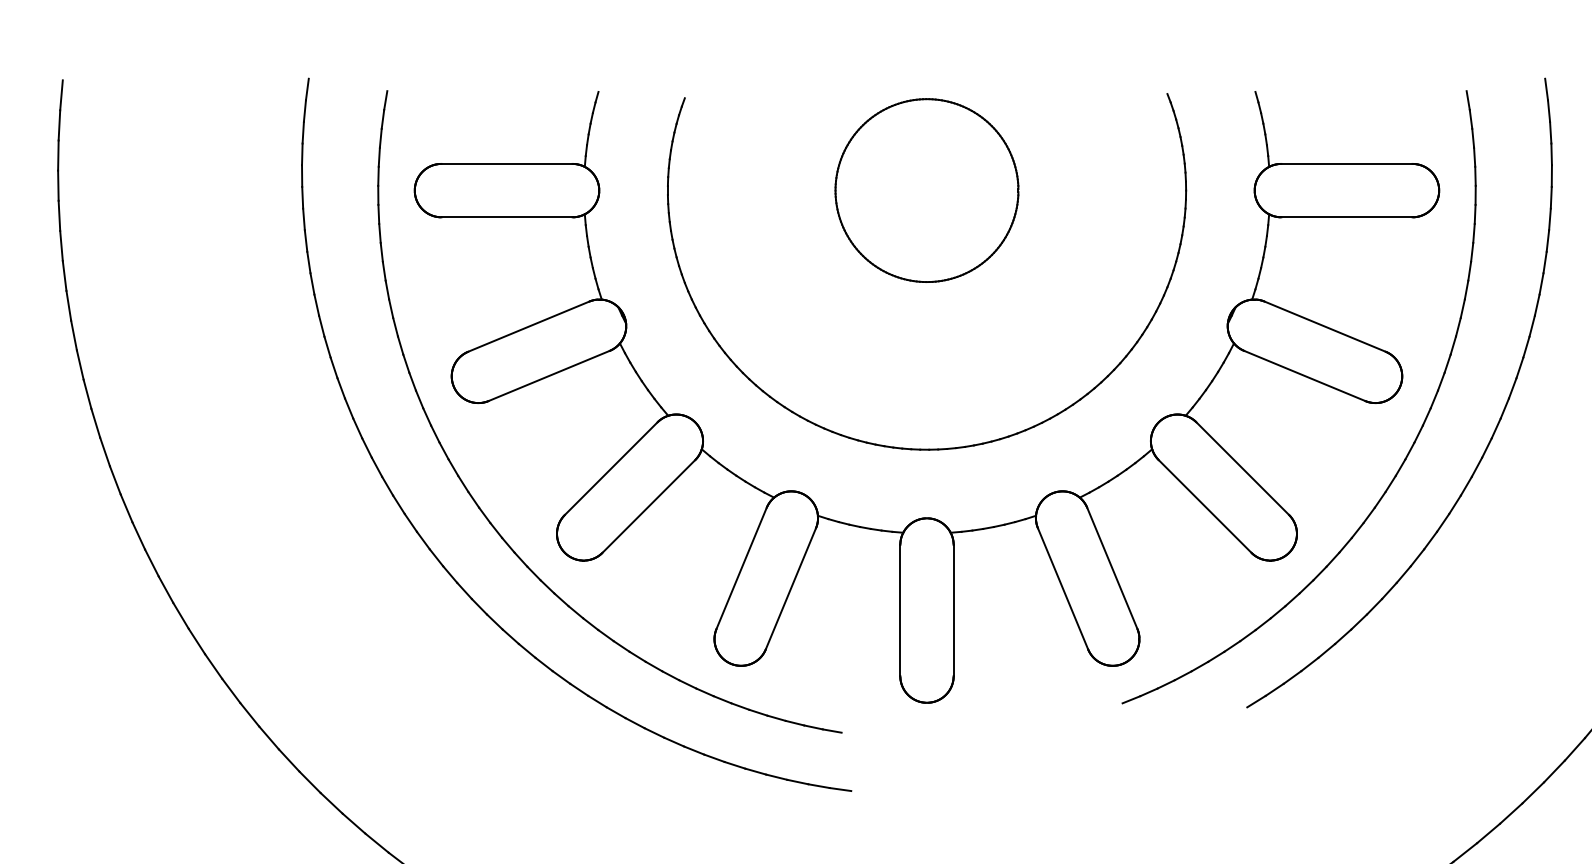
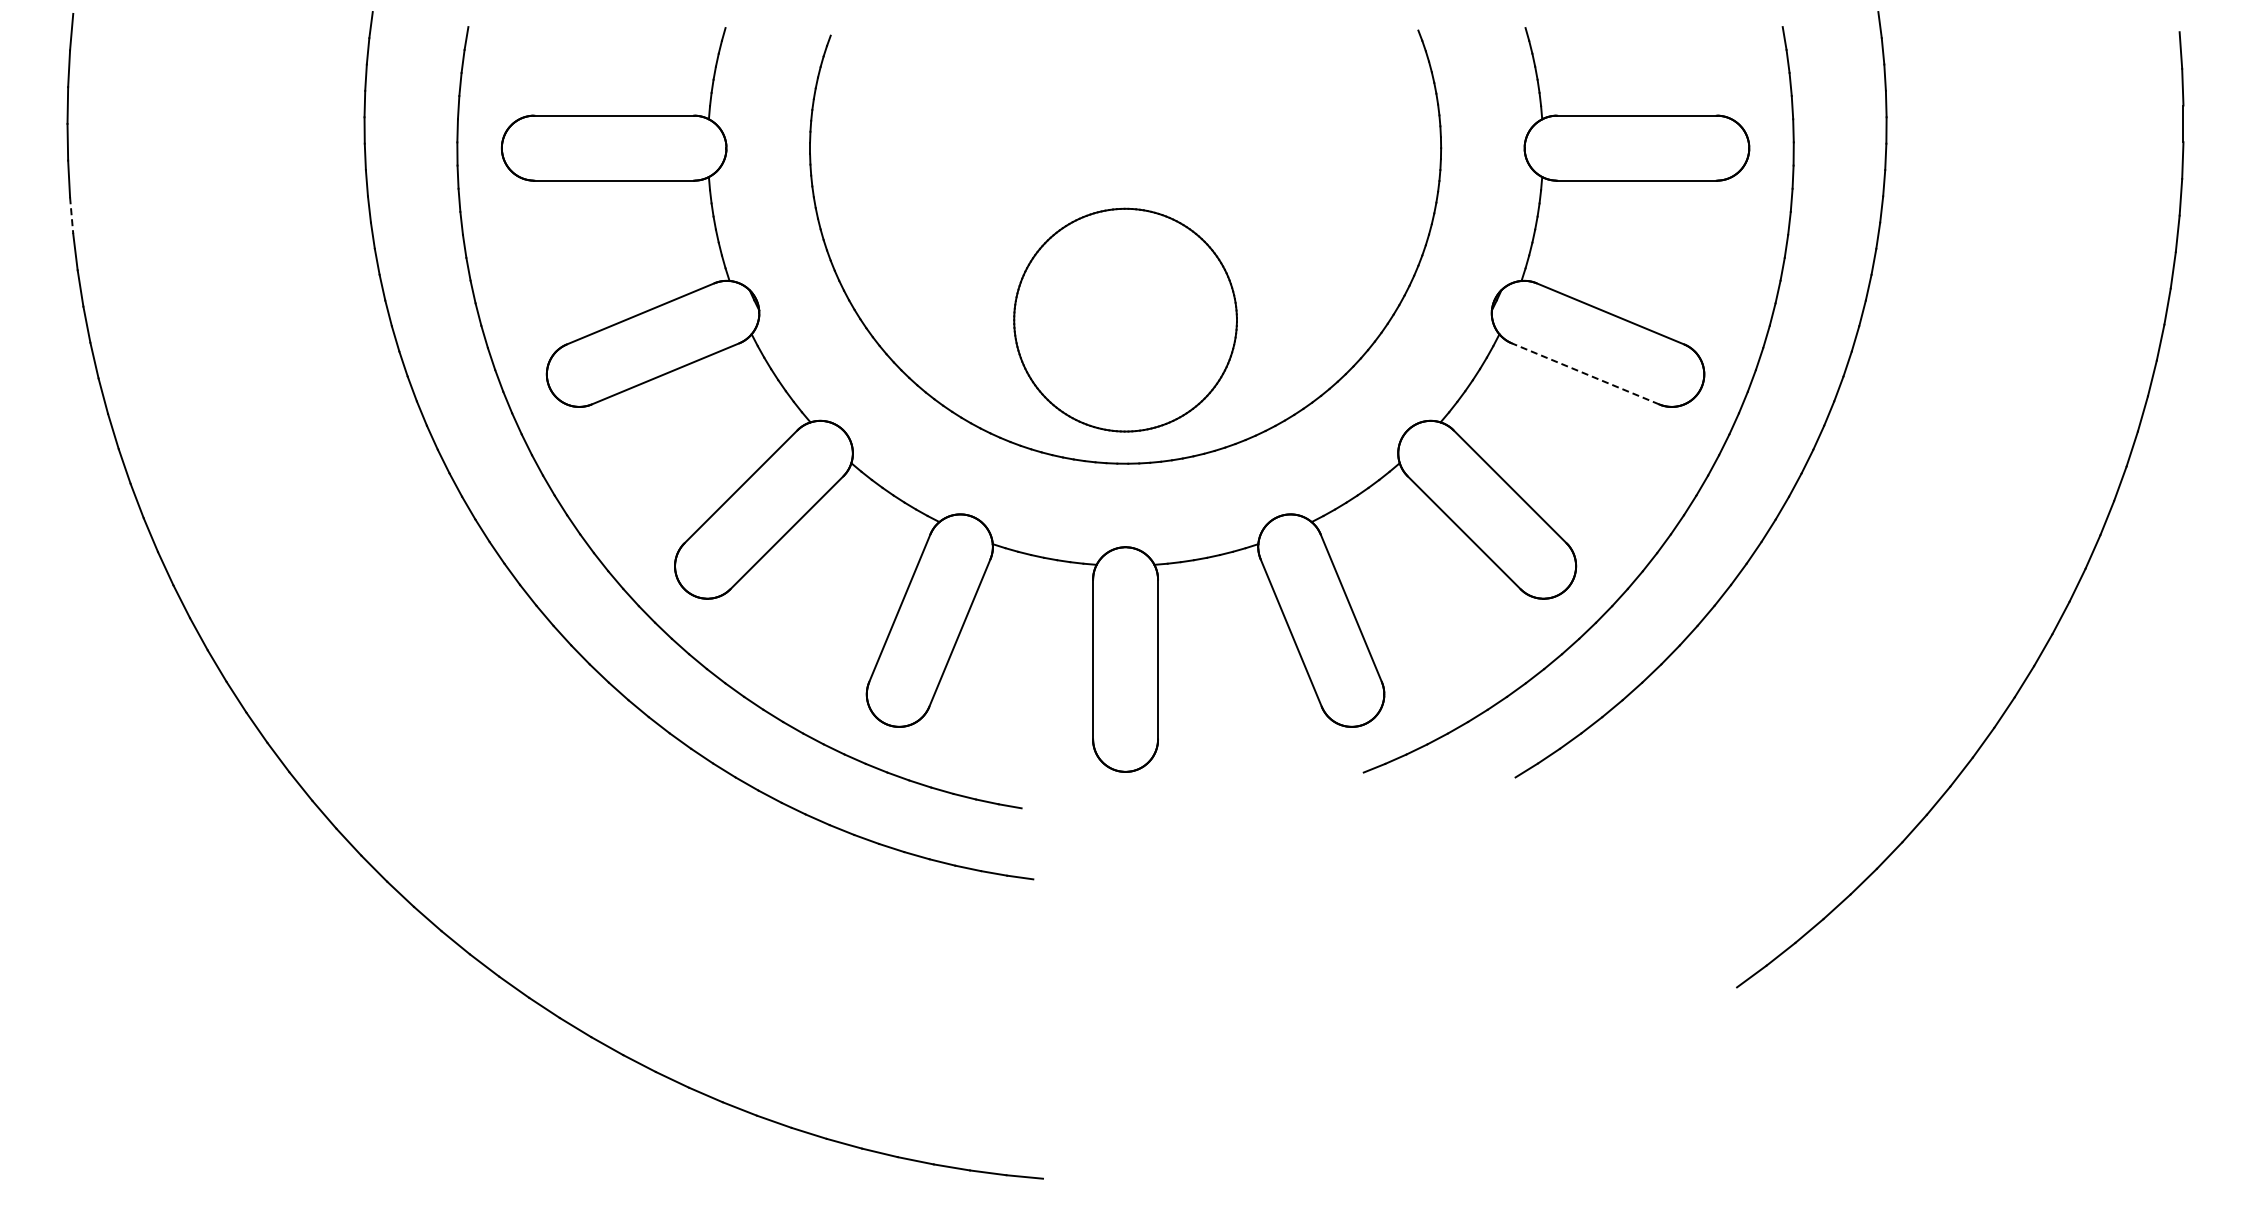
part: (926, 190) -> (1125, 319), moved
line: (61, 246) -> (71, 216), solid -> dashed
line: (1304, 375) -> (1585, 373), solid -> dashed

